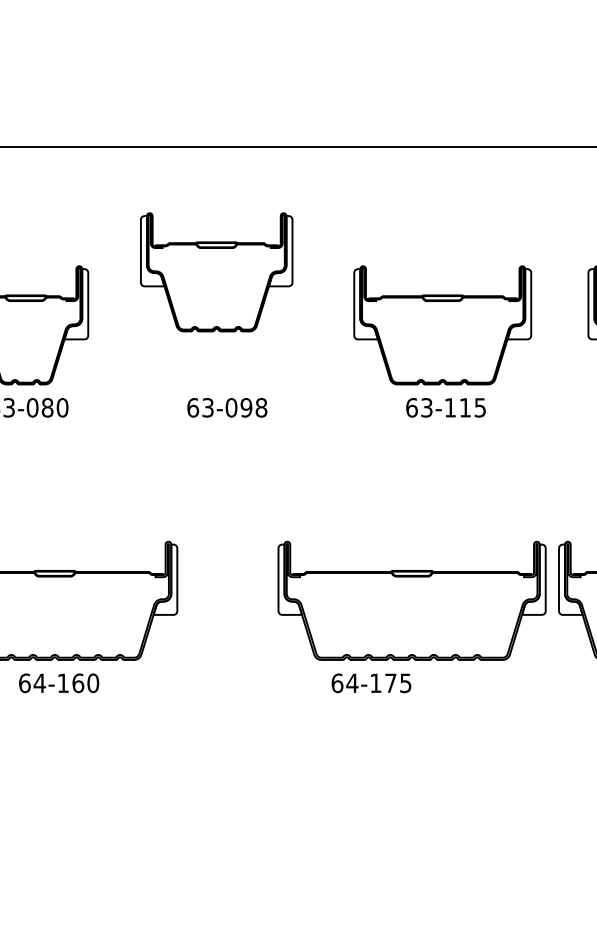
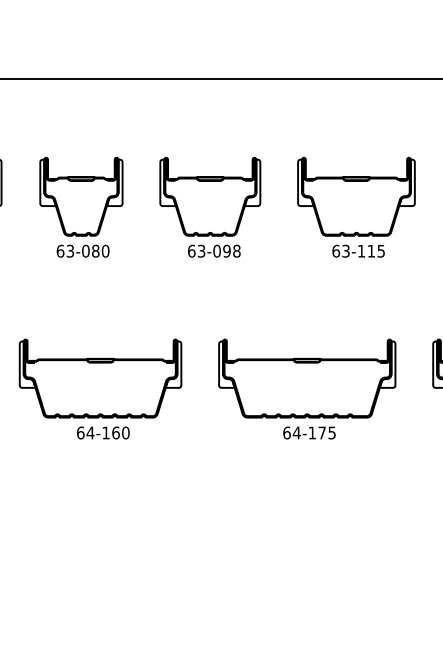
part: (216, 271) -> (210, 196), moved
part: (412, 600) -> (307, 378), moved

